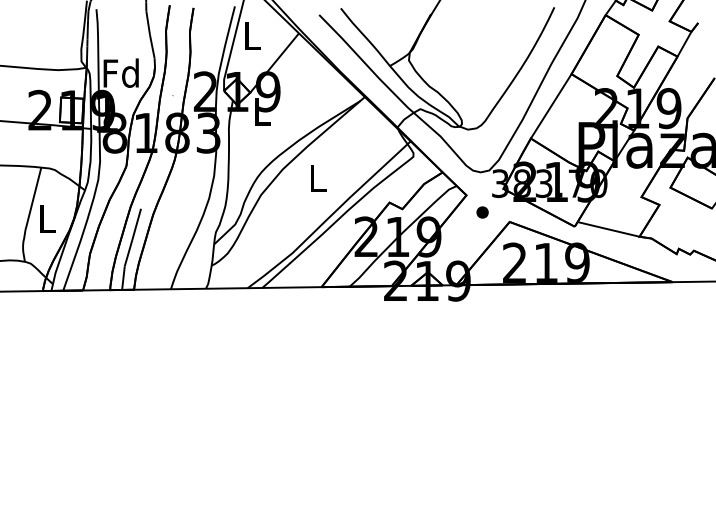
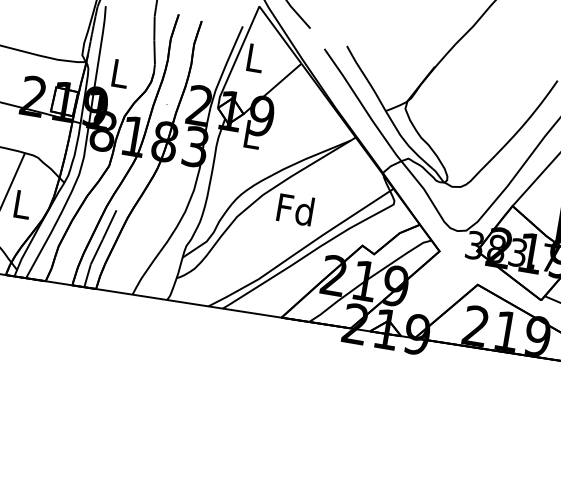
text: (120, 72) -> (118, 72), Fd -> L
text: (316, 177) -> (294, 208), L -> Fd
part: (482, 212) -> (452, 270), removed

